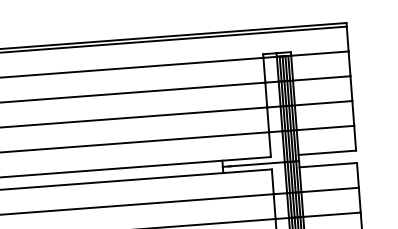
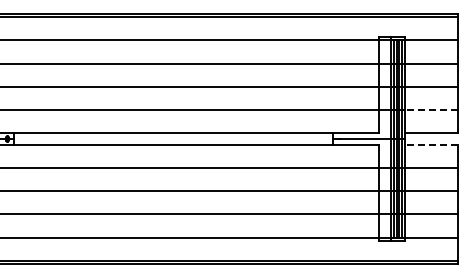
line: (325, 128) -> (431, 110), solid -> dashed
line: (328, 164) -> (431, 144), solid -> dashed

